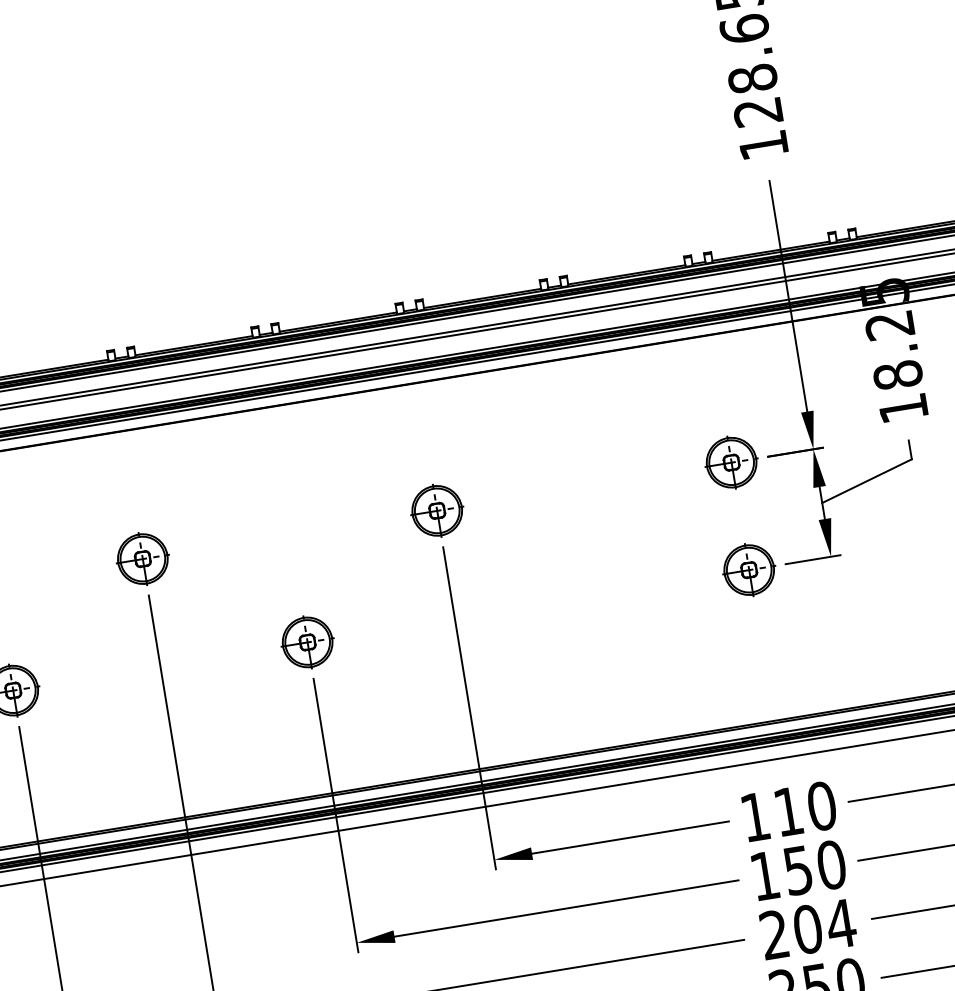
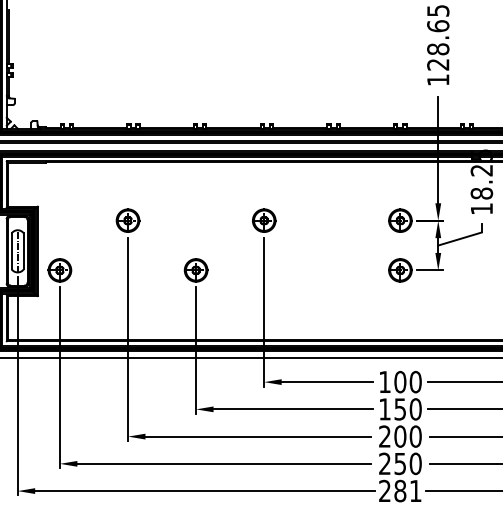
text: (788, 810) -> (400, 381), 110 -> 100
text: (840, 923) -> (415, 436), 204 -> 200

